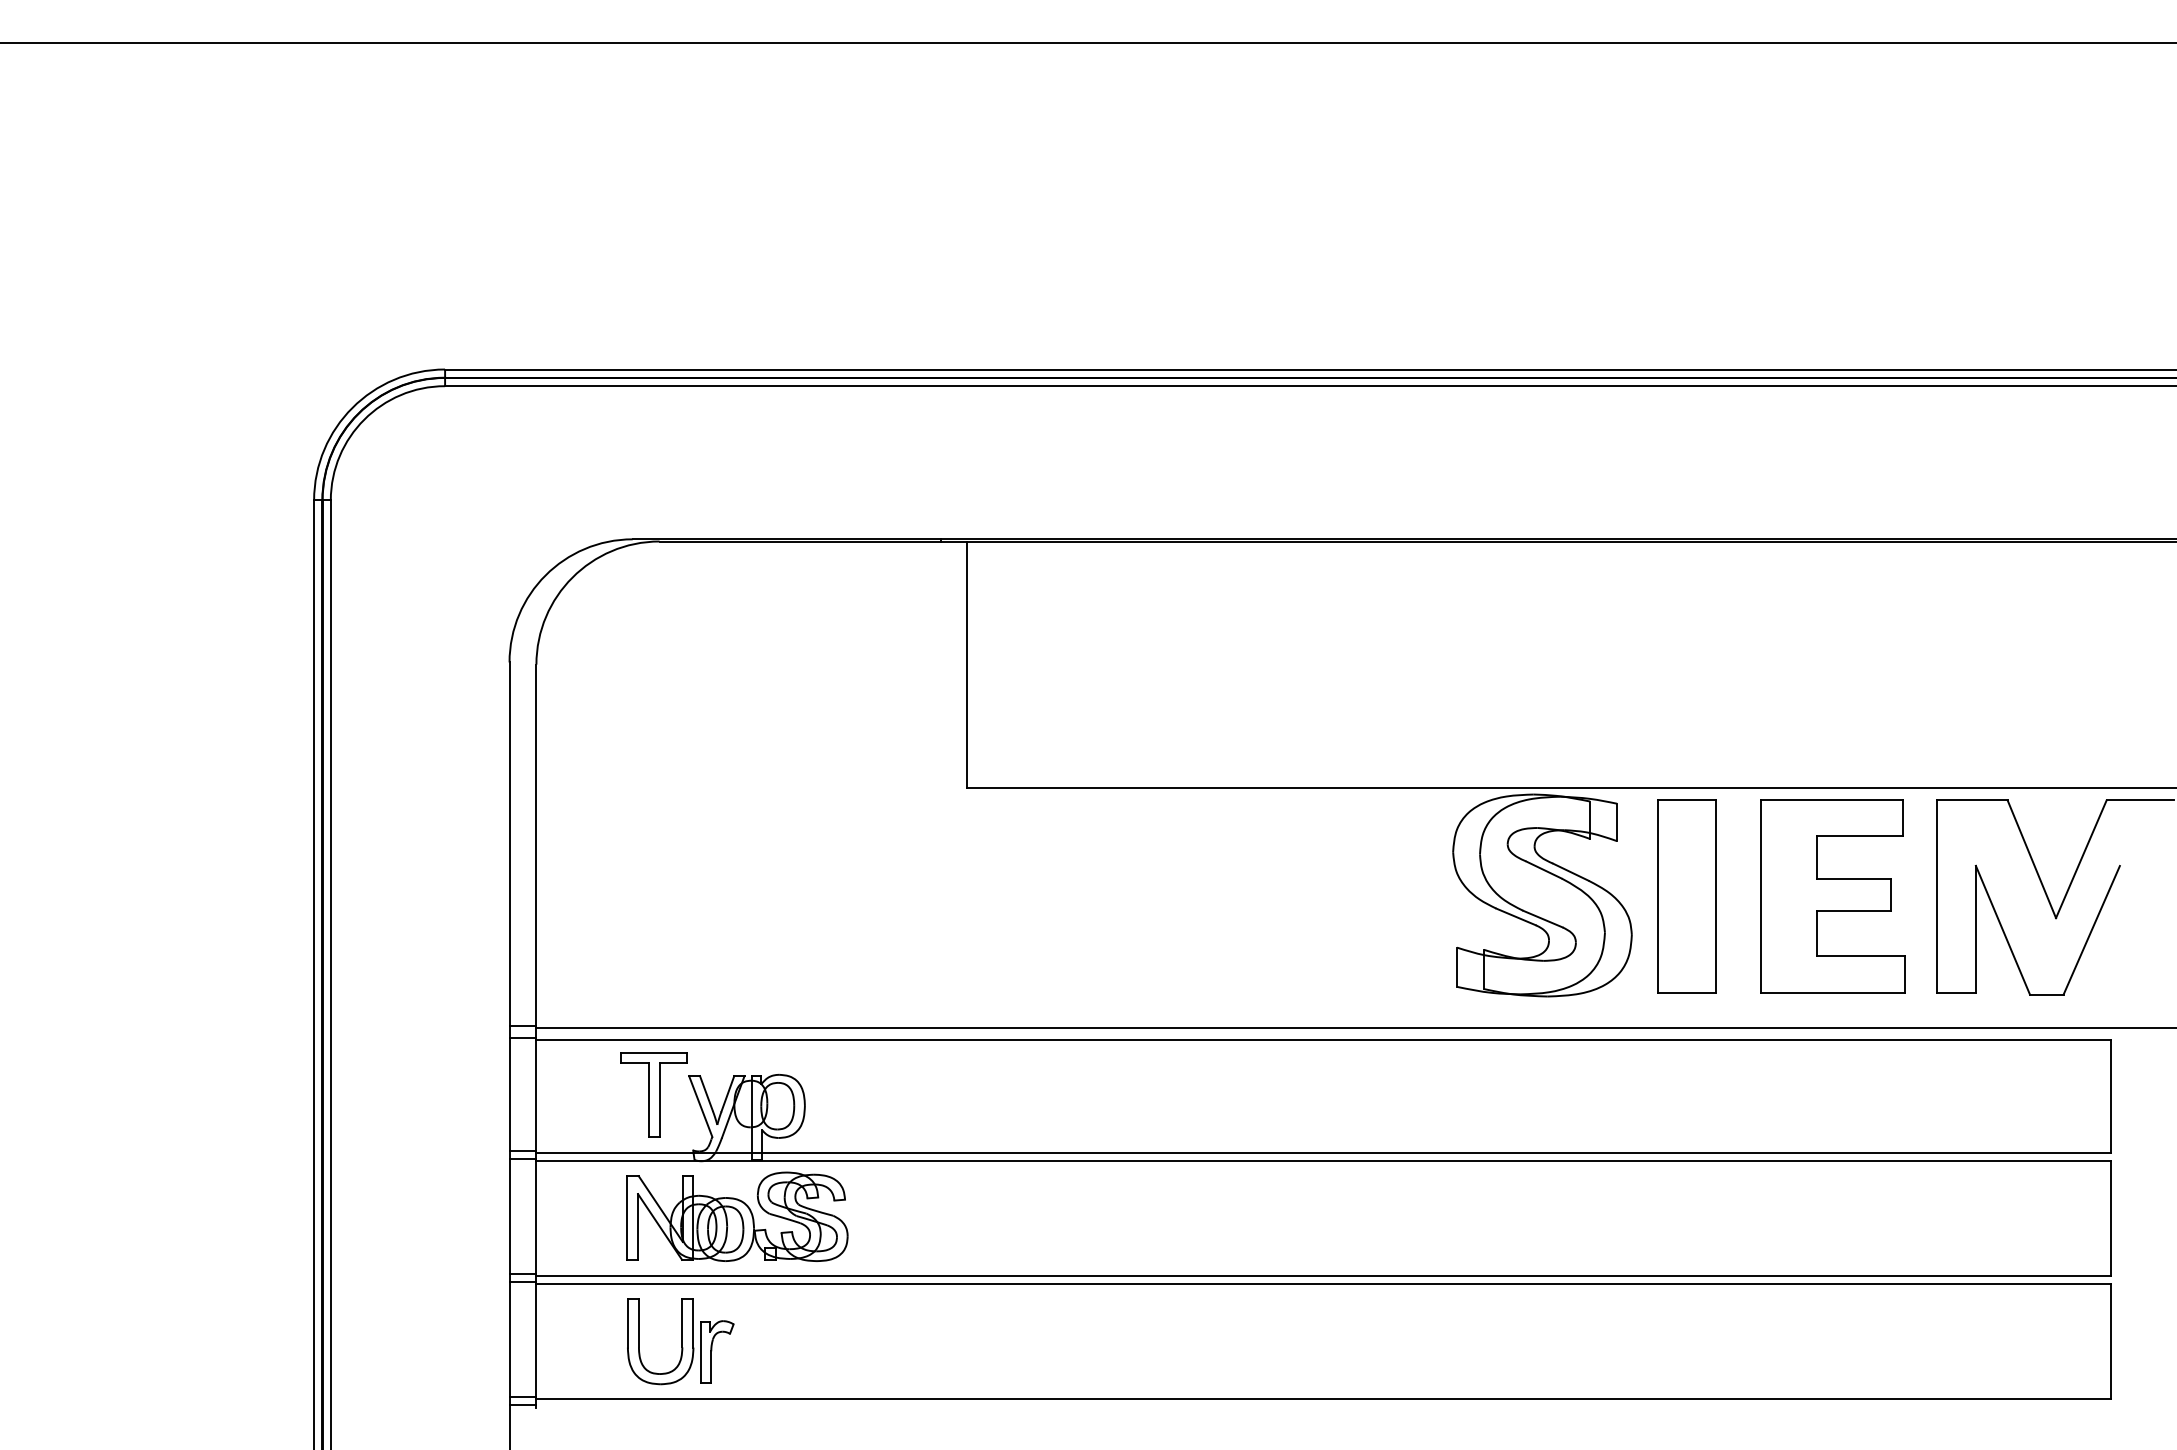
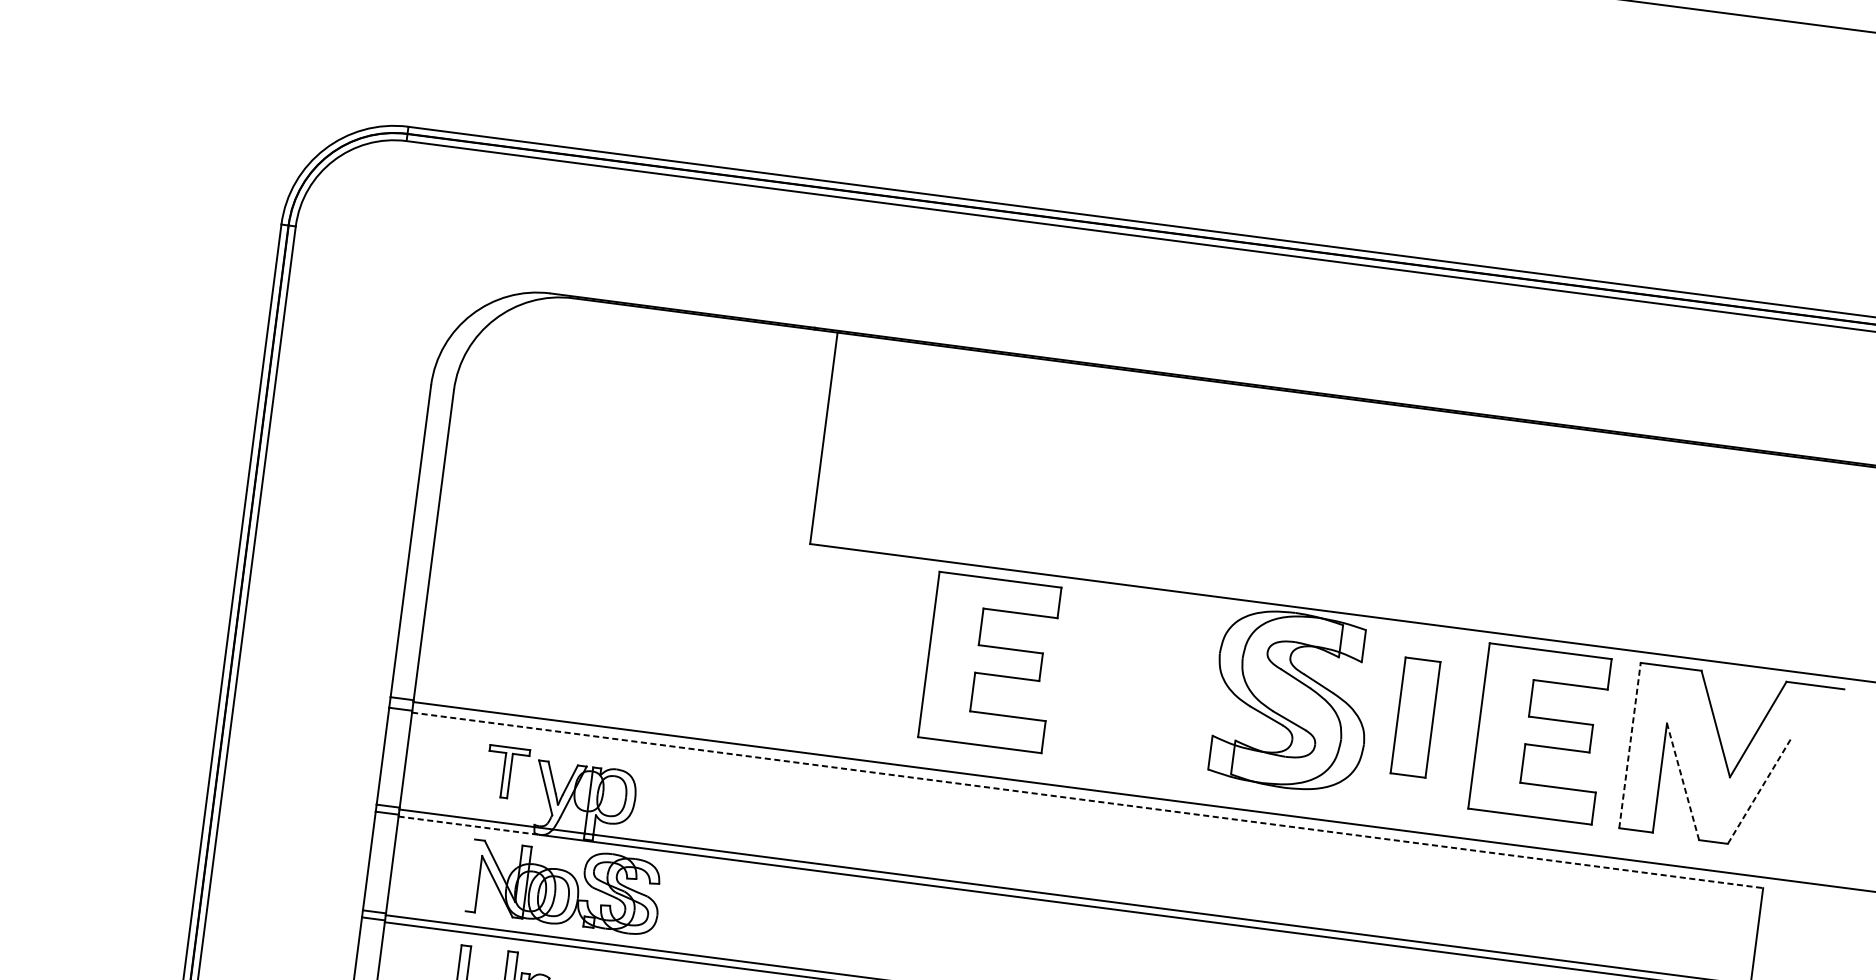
part: (1191, 896) -> (990, 662), added
part: (1686, 896) -> (1415, 717), size x0.7
line: (1936, 896) -> (1629, 745), solid -> dashed
line: (2002, 930) -> (1682, 781), solid -> dashed
line: (2091, 930) -> (1759, 791), solid -> dashed
line: (1324, 1040) -> (1088, 800), solid -> dashed
part: (653, 1094) -> (506, 772), size x0.7
line: (619, 1161) -> (469, 825), solid -> dashed
line: (627, 1217) -> (470, 874), removed

